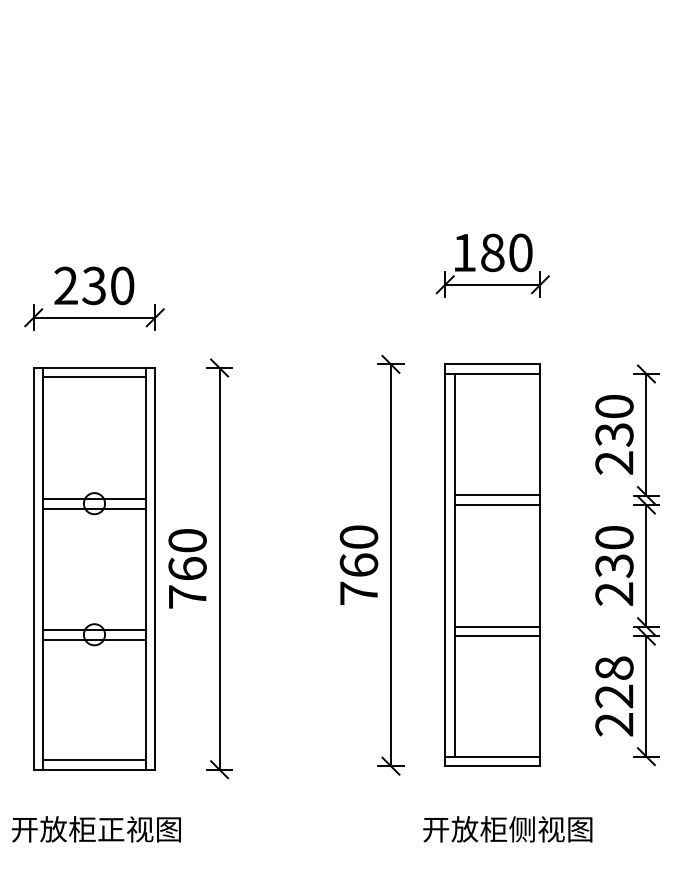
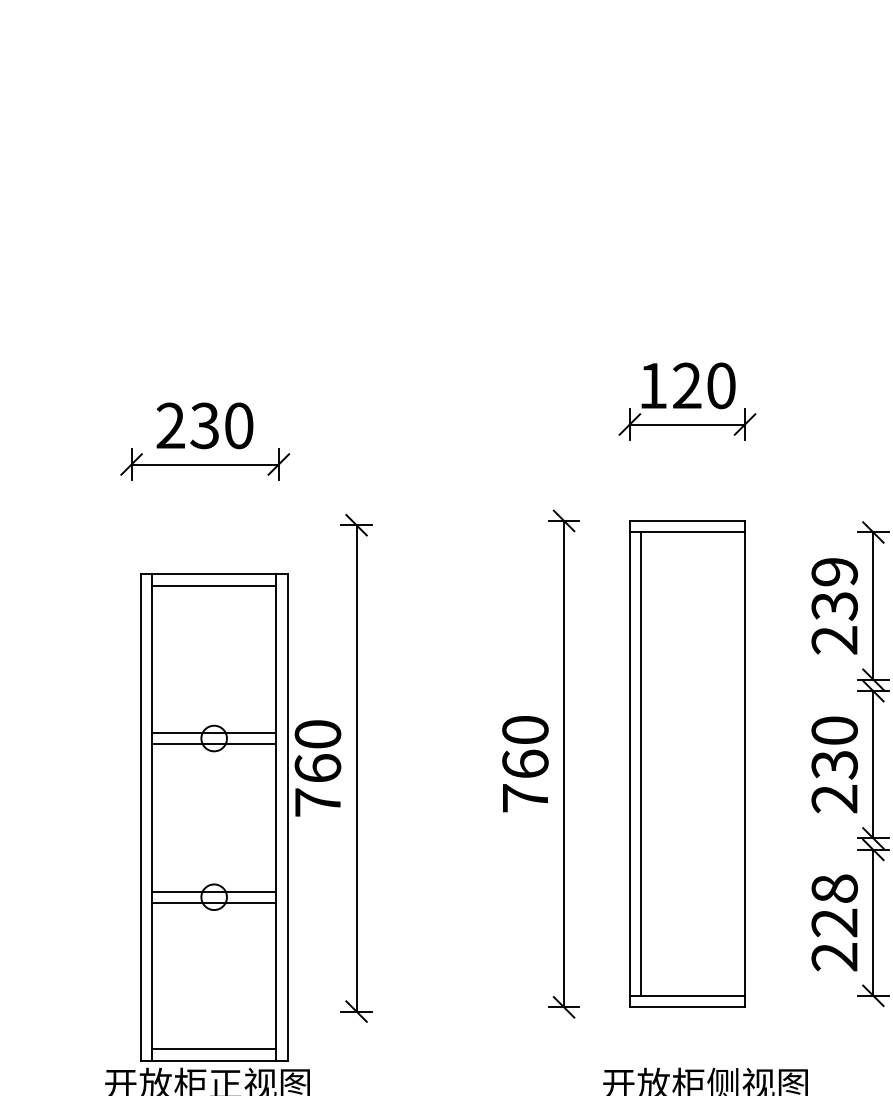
text: (492, 252) -> (687, 385), 180 -> 120
text: (614, 407) -> (834, 572), 230 -> 239
line: (497, 495) -> (693, 679), removed
line: (497, 505) -> (693, 691), removed
part: (94, 568) -> (214, 817), moved
line: (497, 626) -> (693, 838), removed
line: (497, 635) -> (693, 849), removed

